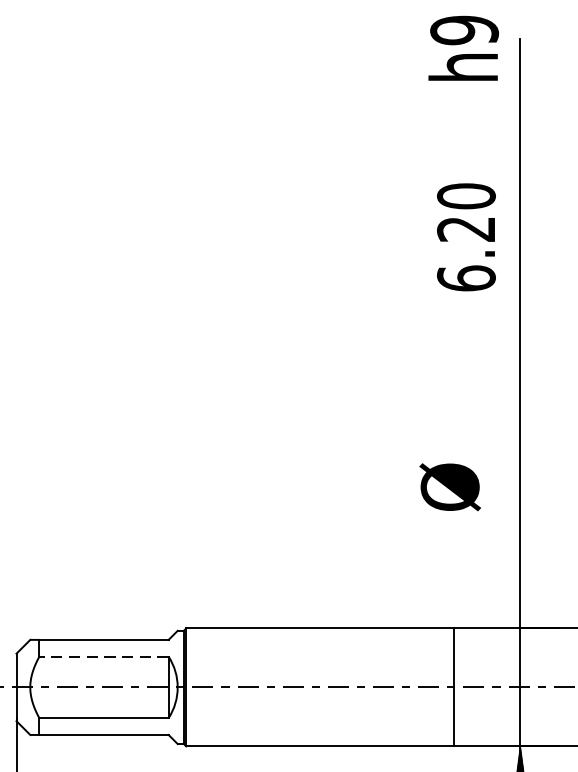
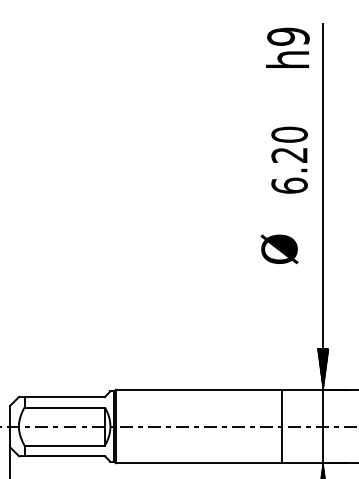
text: (463, 47) -> (287, 47), moved
text: (466, 236) -> (289, 159), moved
text: (450, 487) -> (279, 249), moved
hatch: (519, 593) -> (322, 368), added
line: (103, 656) -> (64, 407), dashed -> solid

